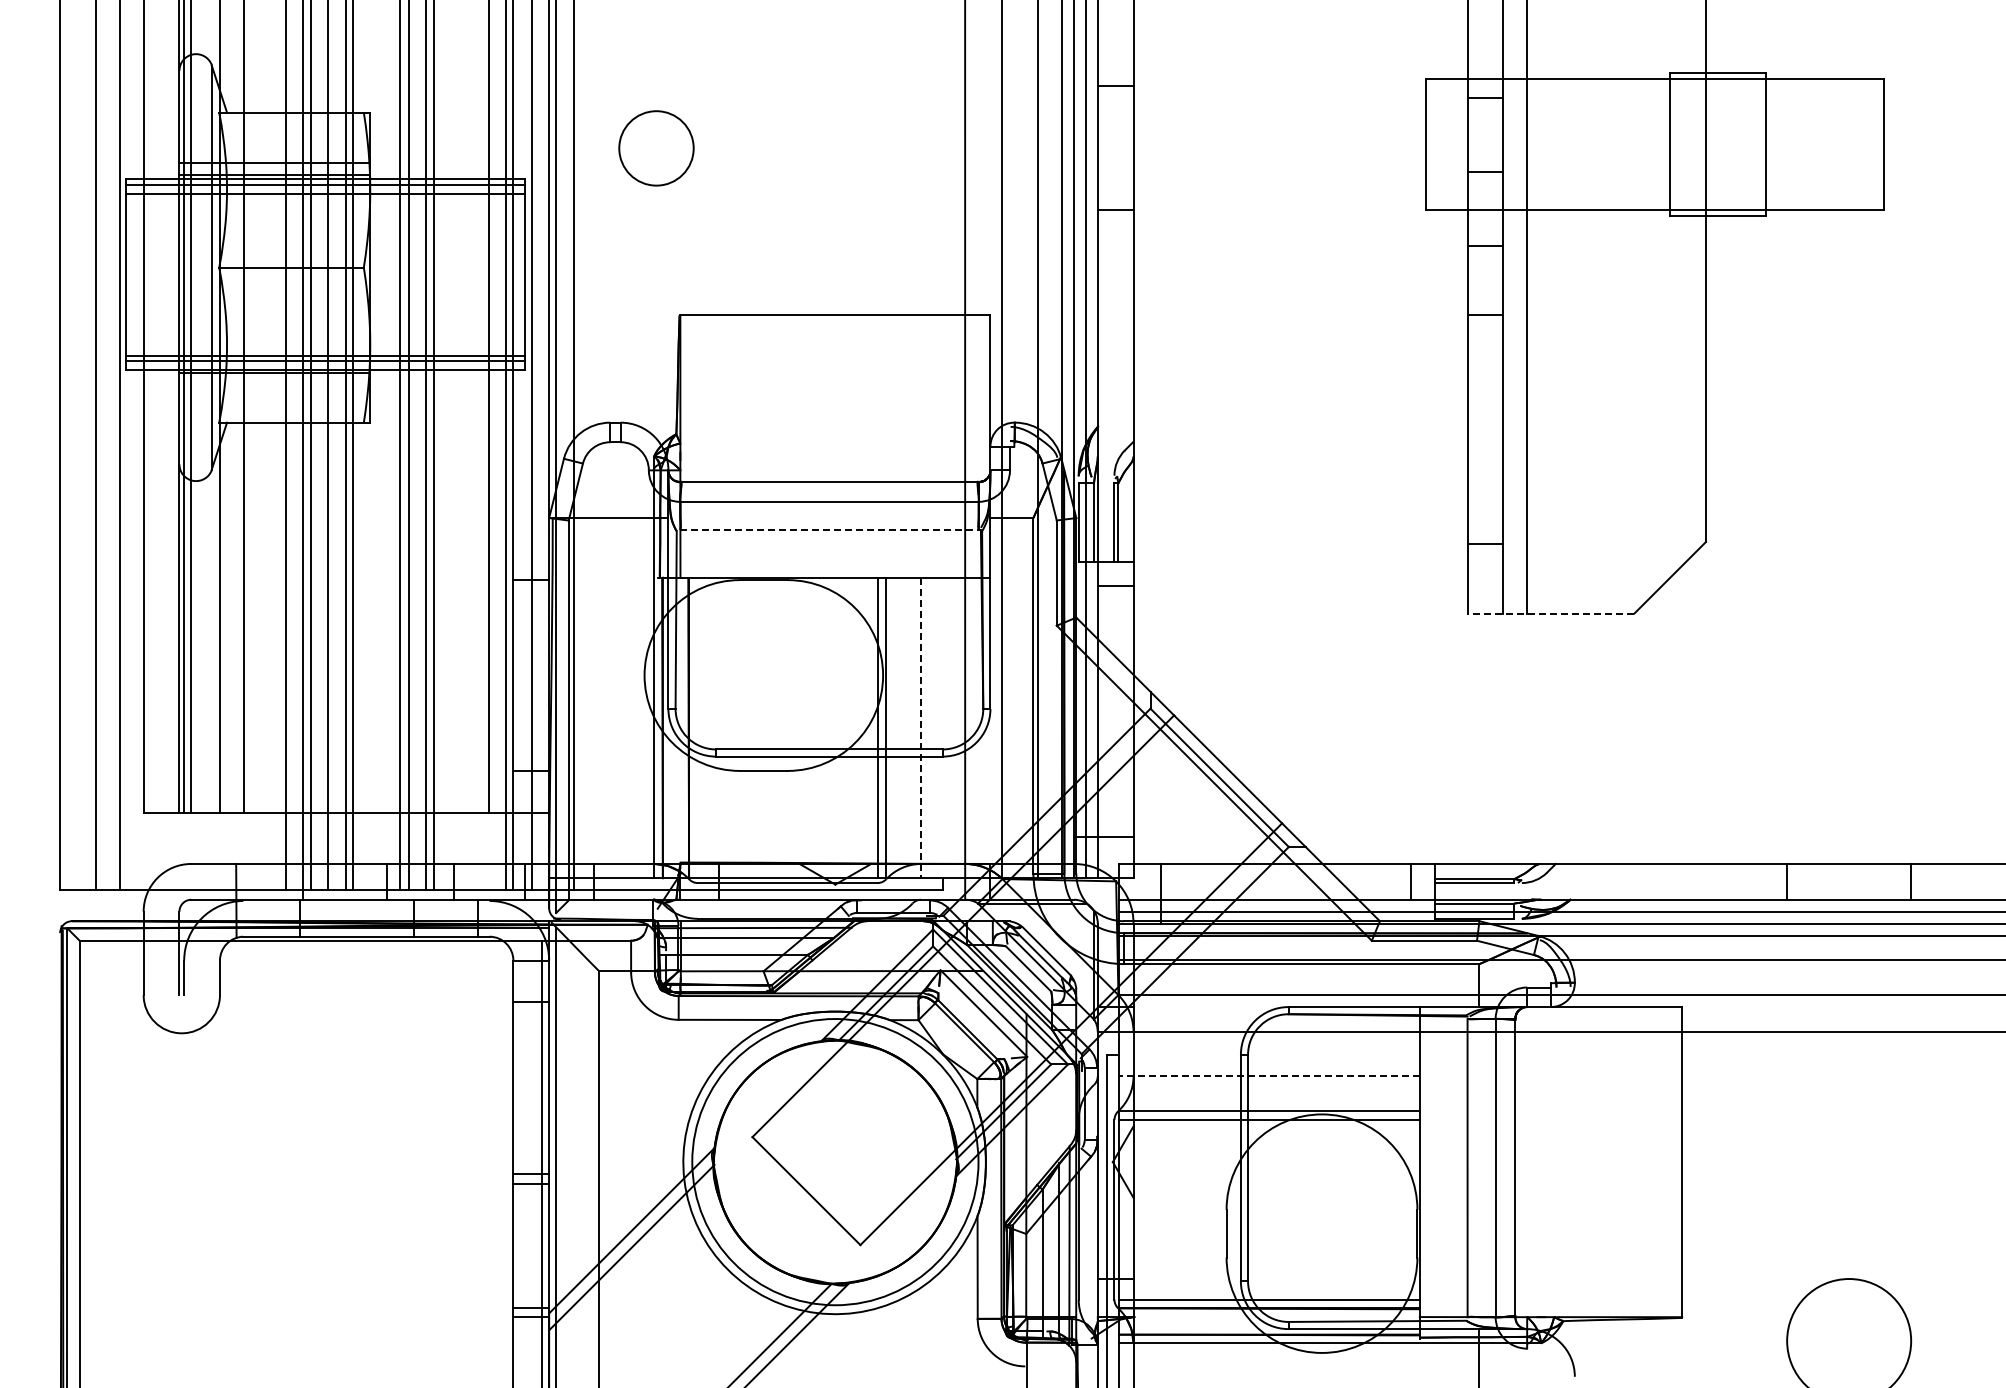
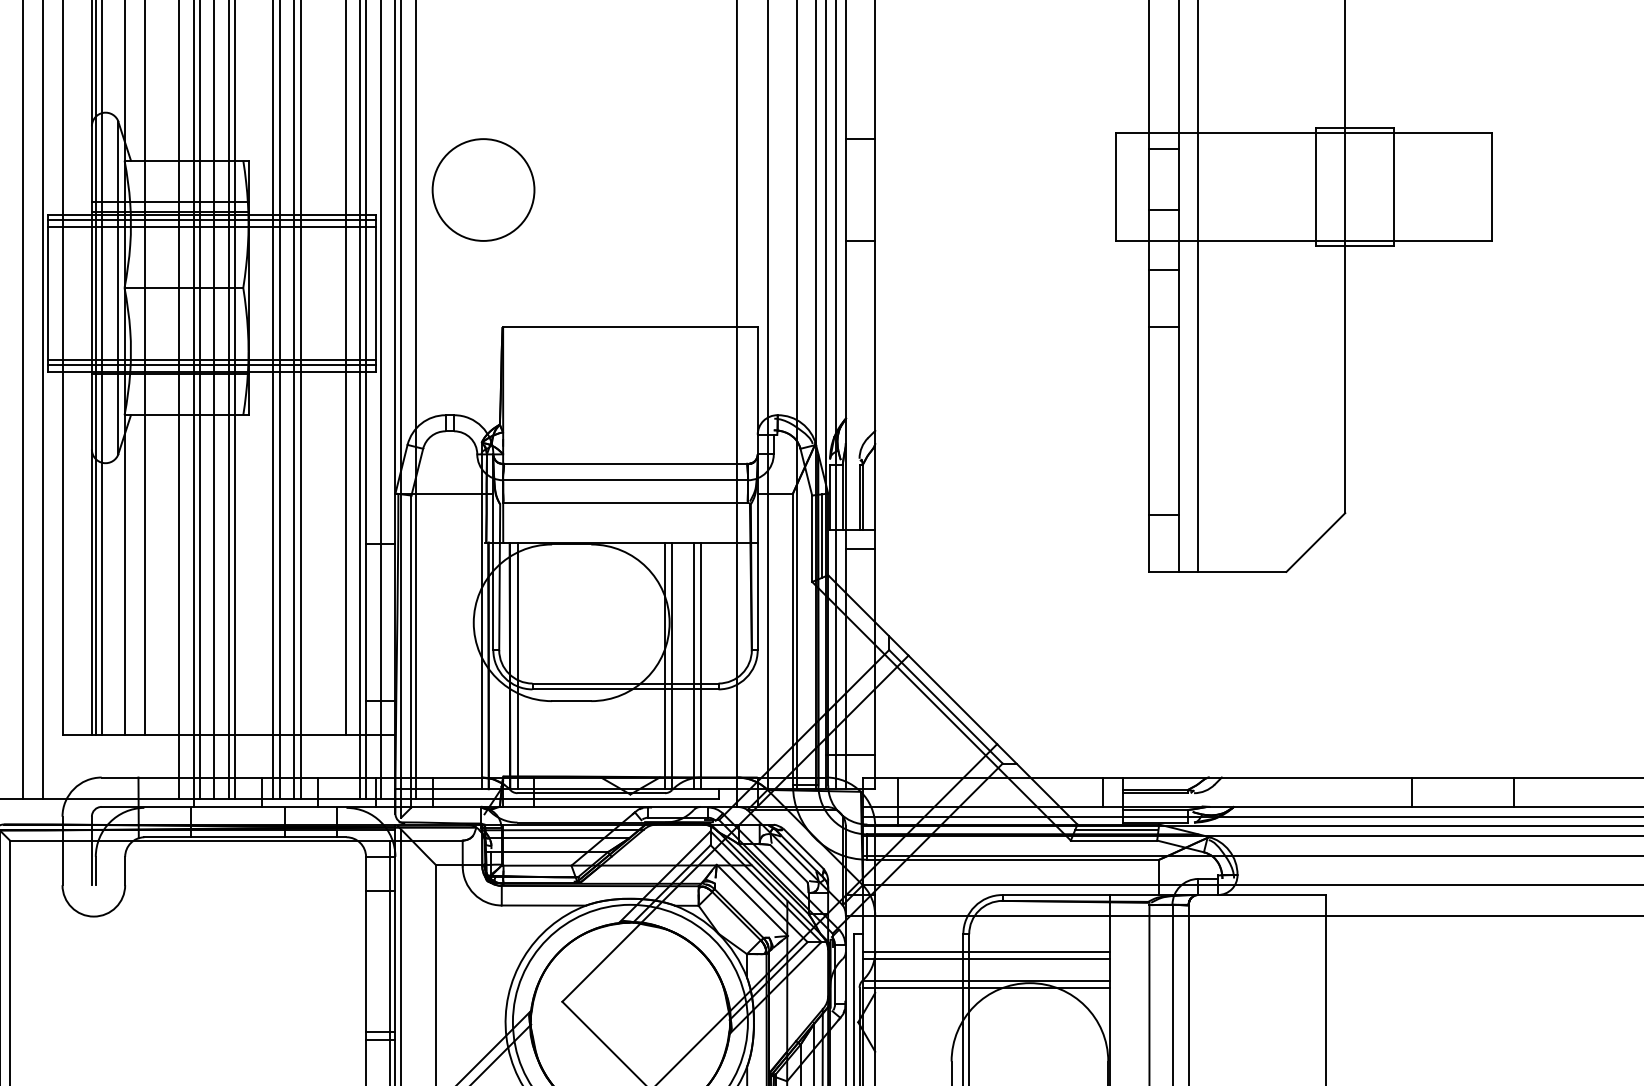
circle: (656, 148) -> (483, 190), size x1.67
line: (829, 529) -> (625, 502), dashed -> solid
line: (1069, 569) -> (822, 535), added
line: (1550, 613) -> (1217, 571), dashed -> solid
line: (697, 727) -> (517, 665), added
line: (912, 727) -> (693, 665), added
line: (921, 728) -> (701, 666), dashed -> solid
line: (1427, 928) -> (1116, 830), added
line: (1269, 1076) -> (986, 952), dashed -> solid
line: (1269, 1085) -> (986, 959), added

